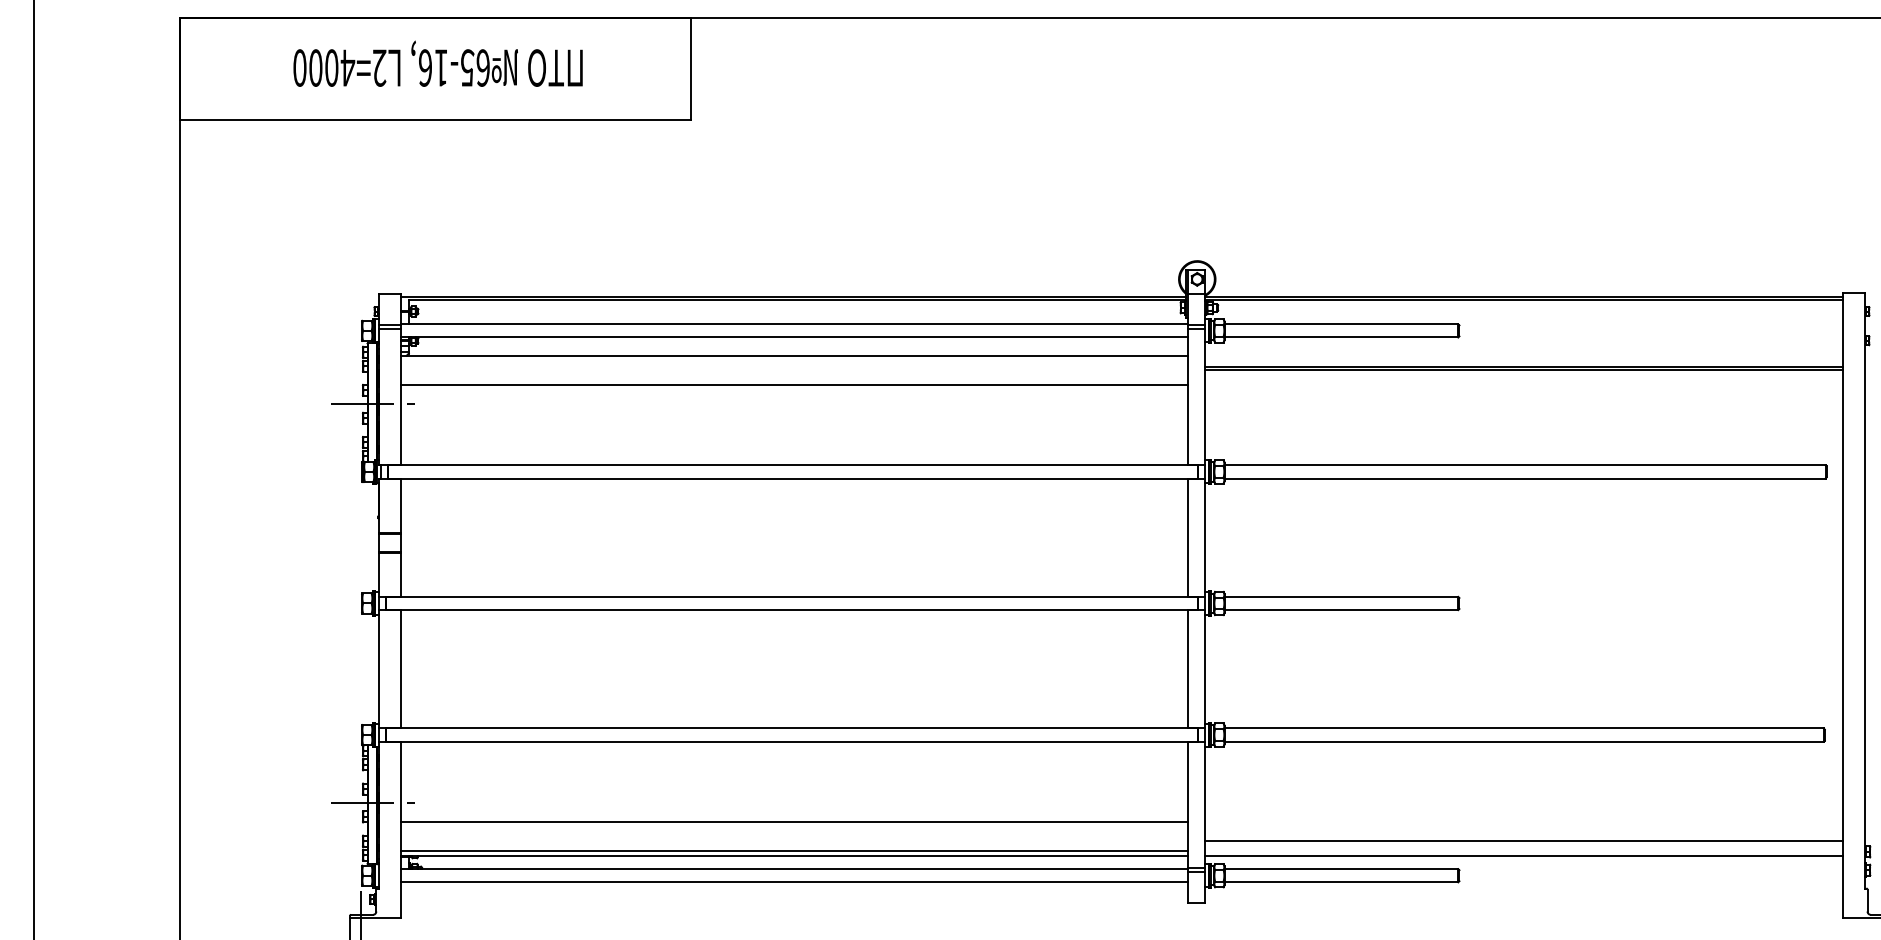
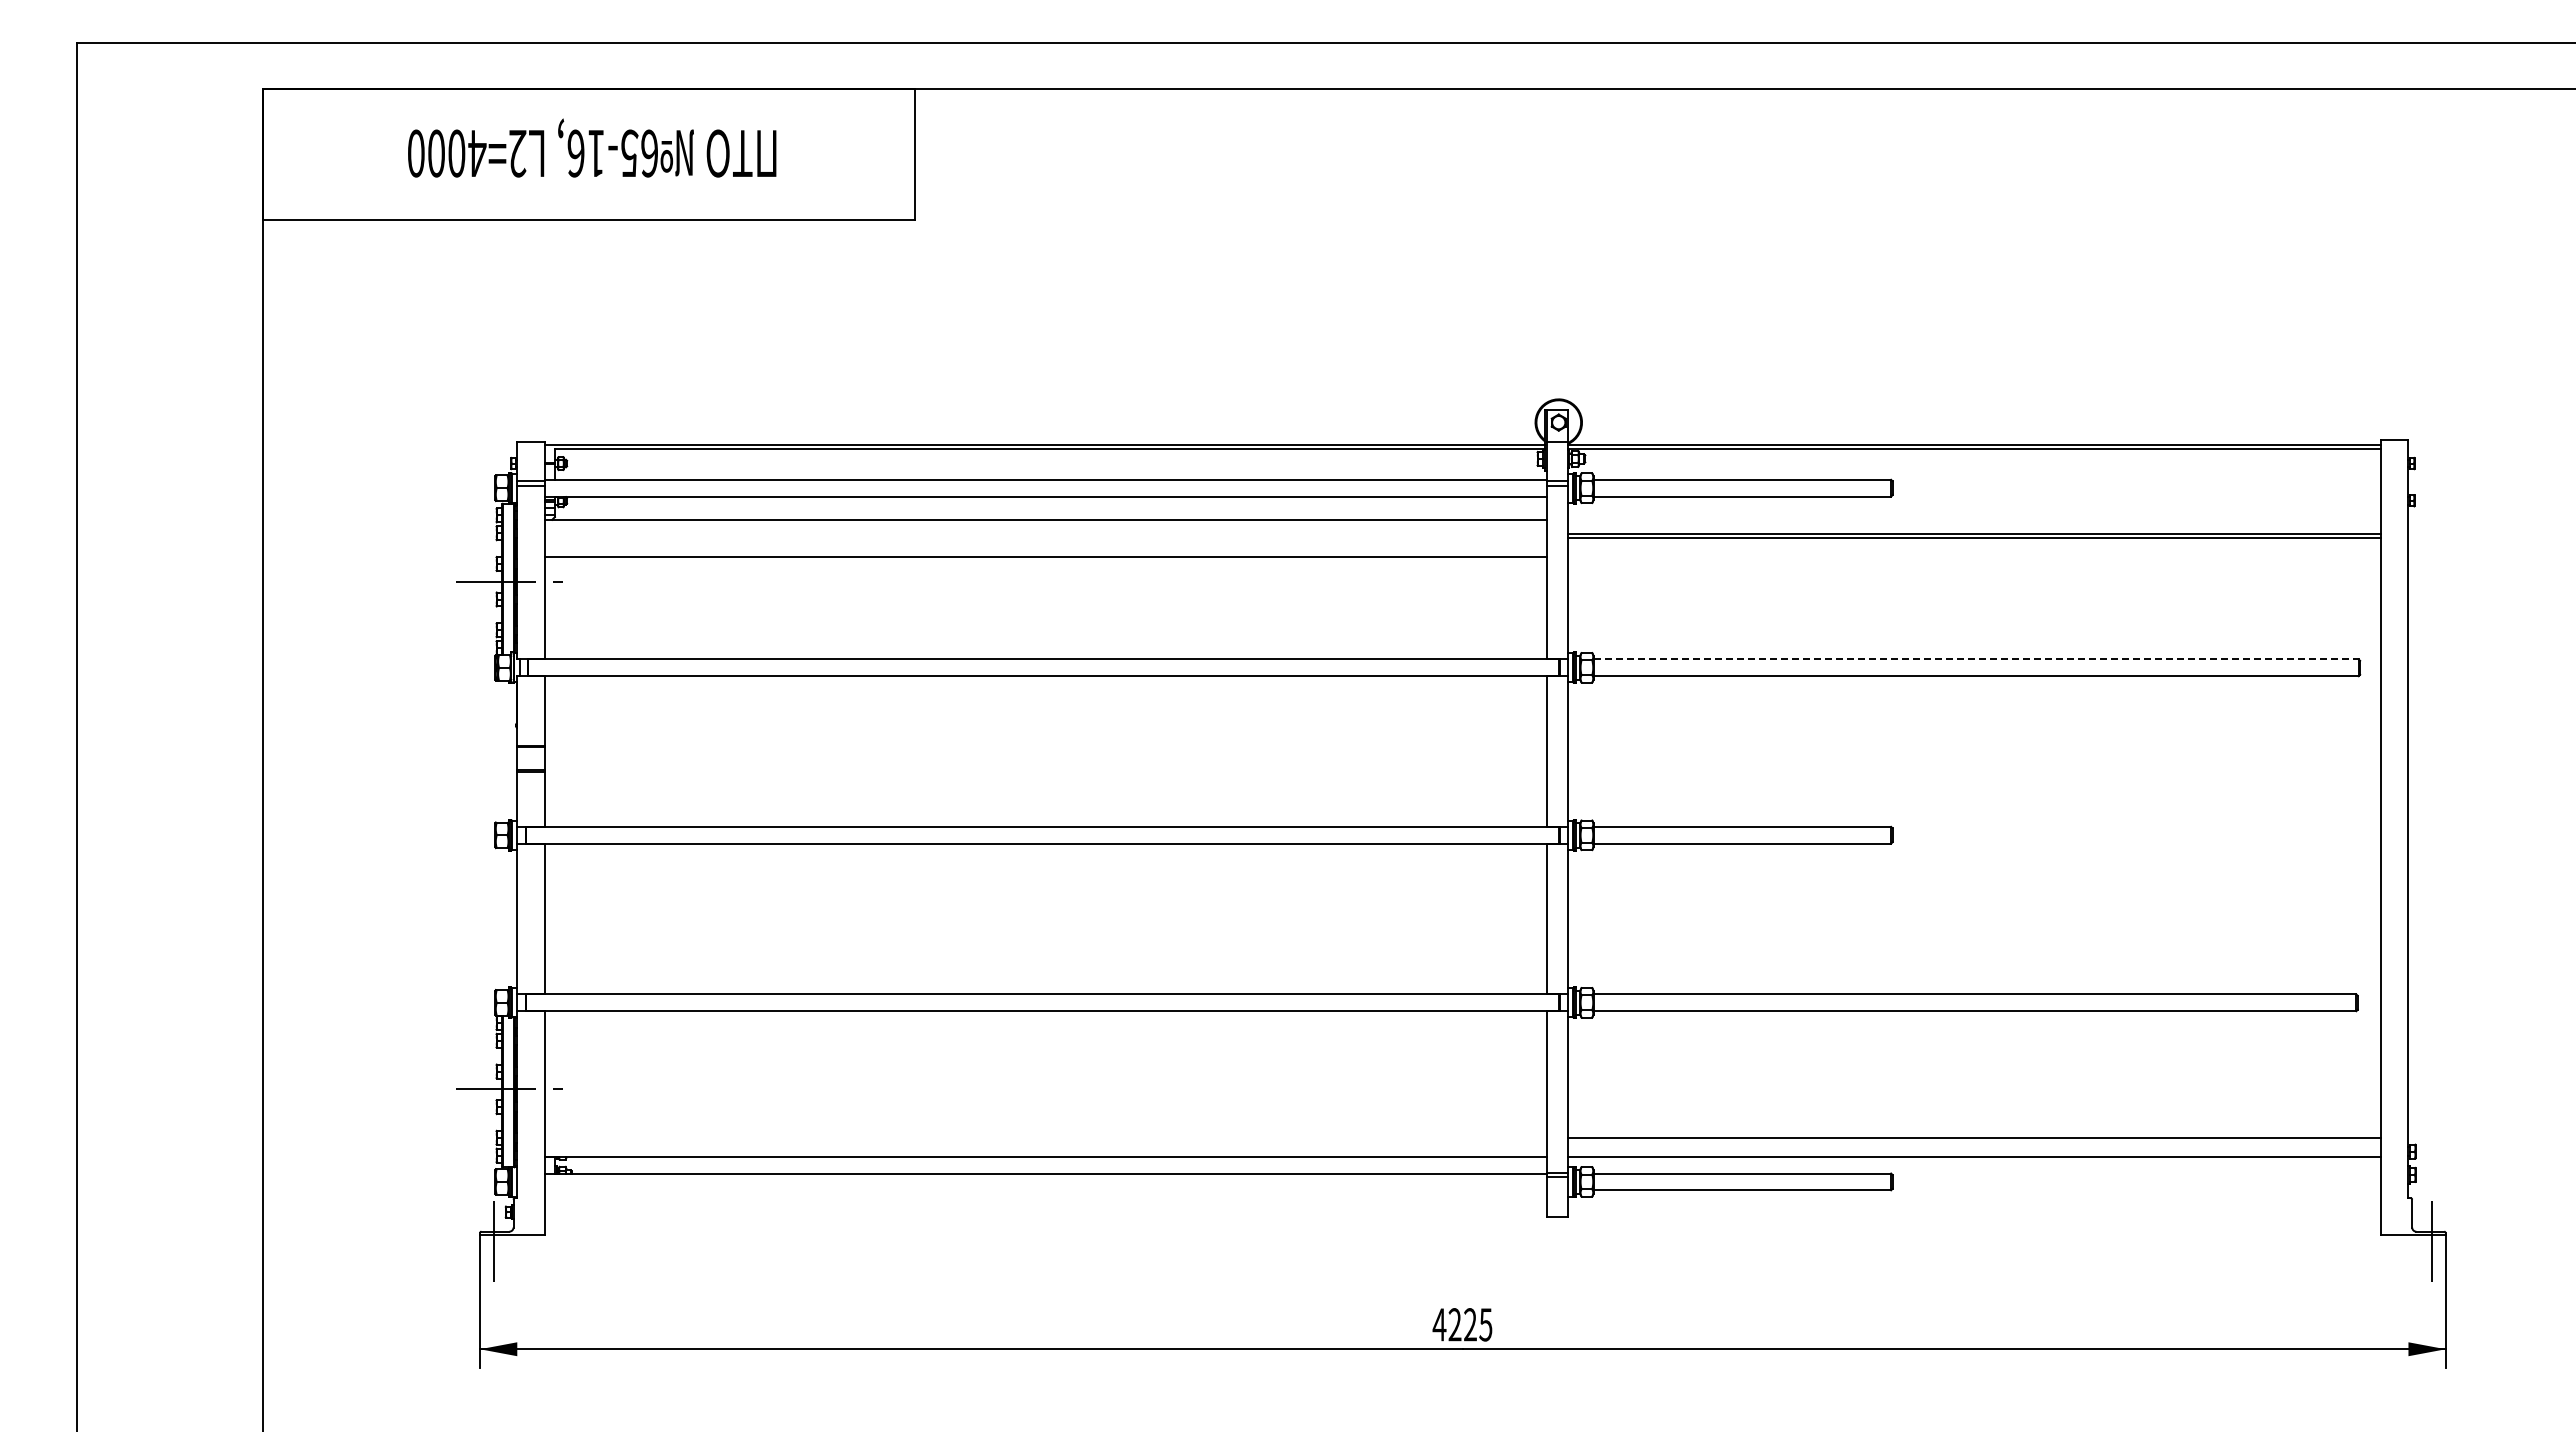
line: (1525, 465) -> (1976, 659), solid -> dashed
line: (794, 821) -> (1046, 1113), removed
line: (794, 851) -> (1046, 1150), removed
line: (794, 882) -> (1046, 1190), removed

